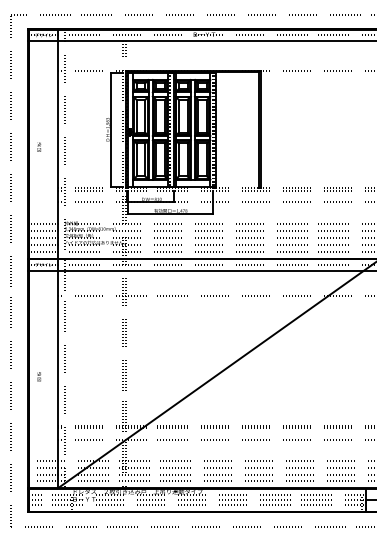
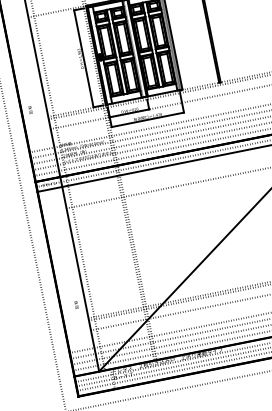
text: (39, 146) -> (30, 109), moved
text: (38, 376) -> (75, 304), moved

